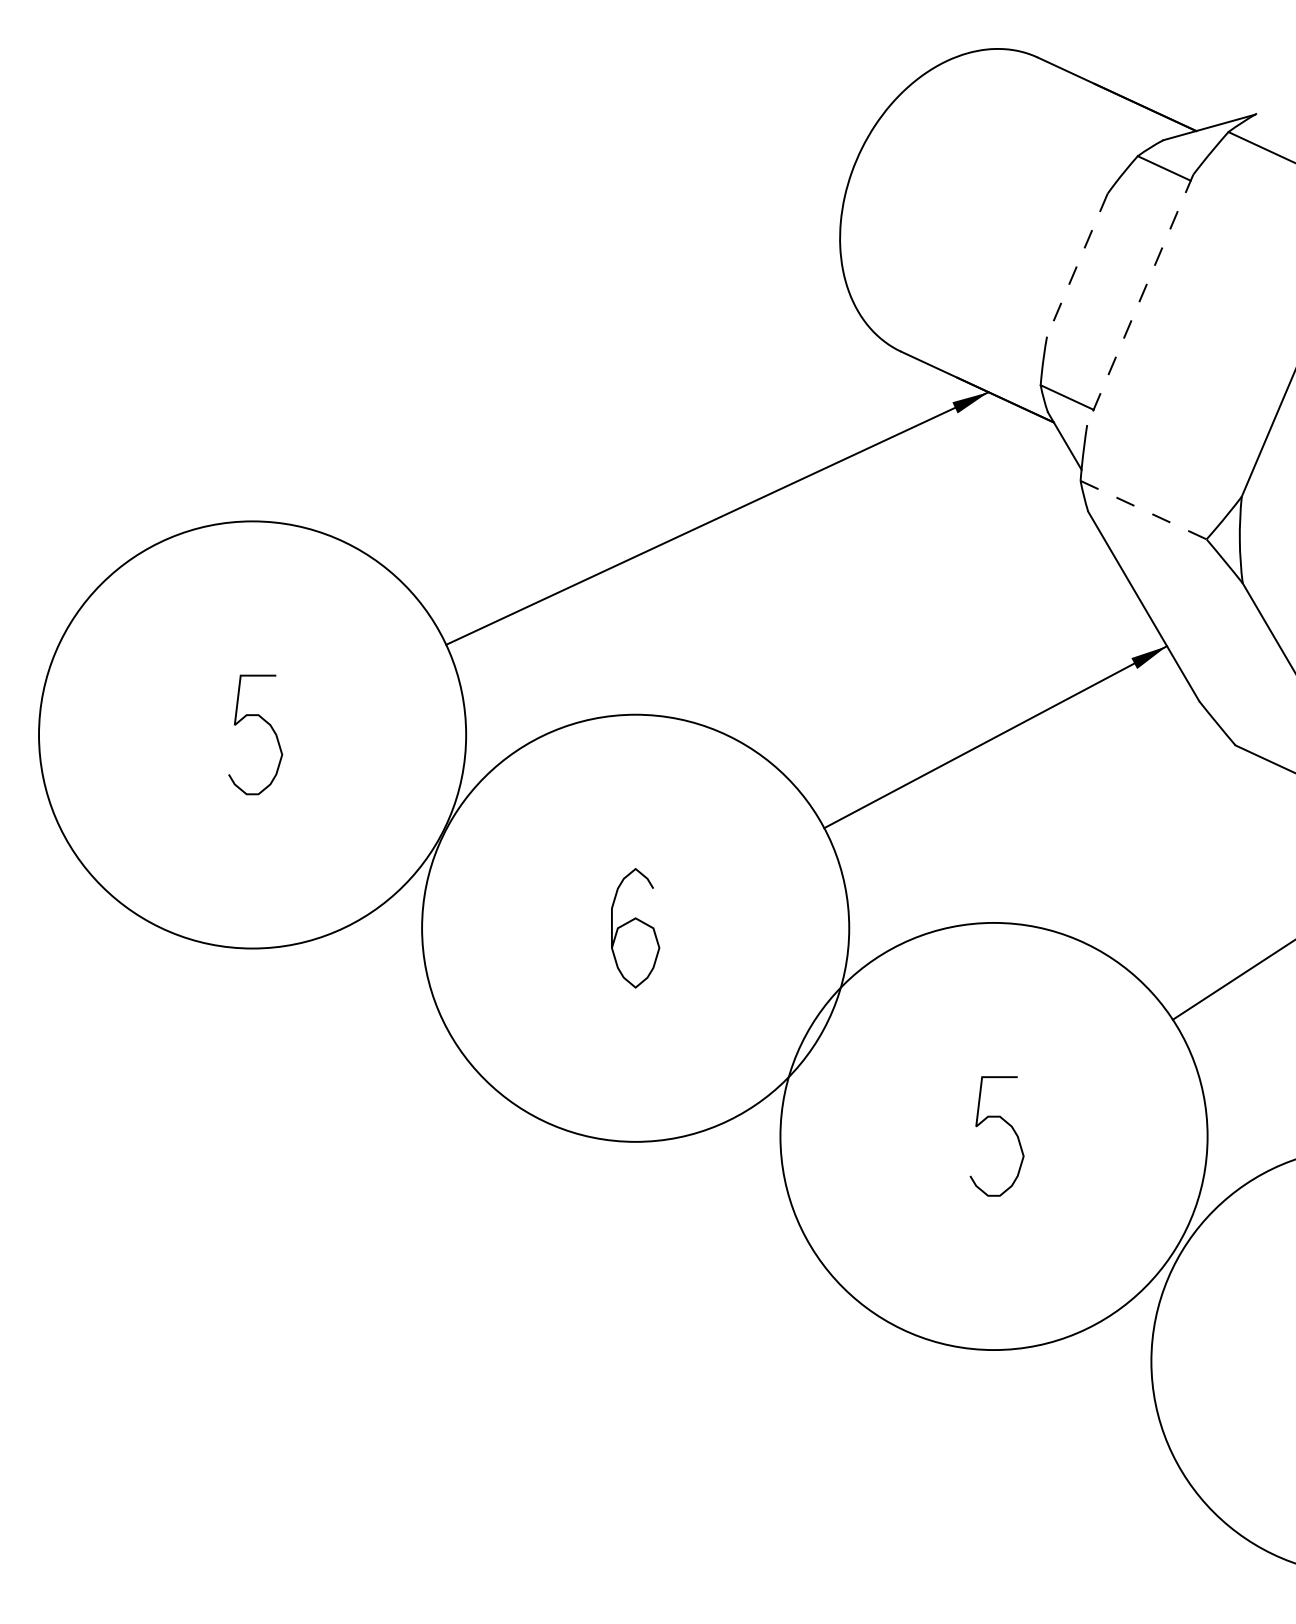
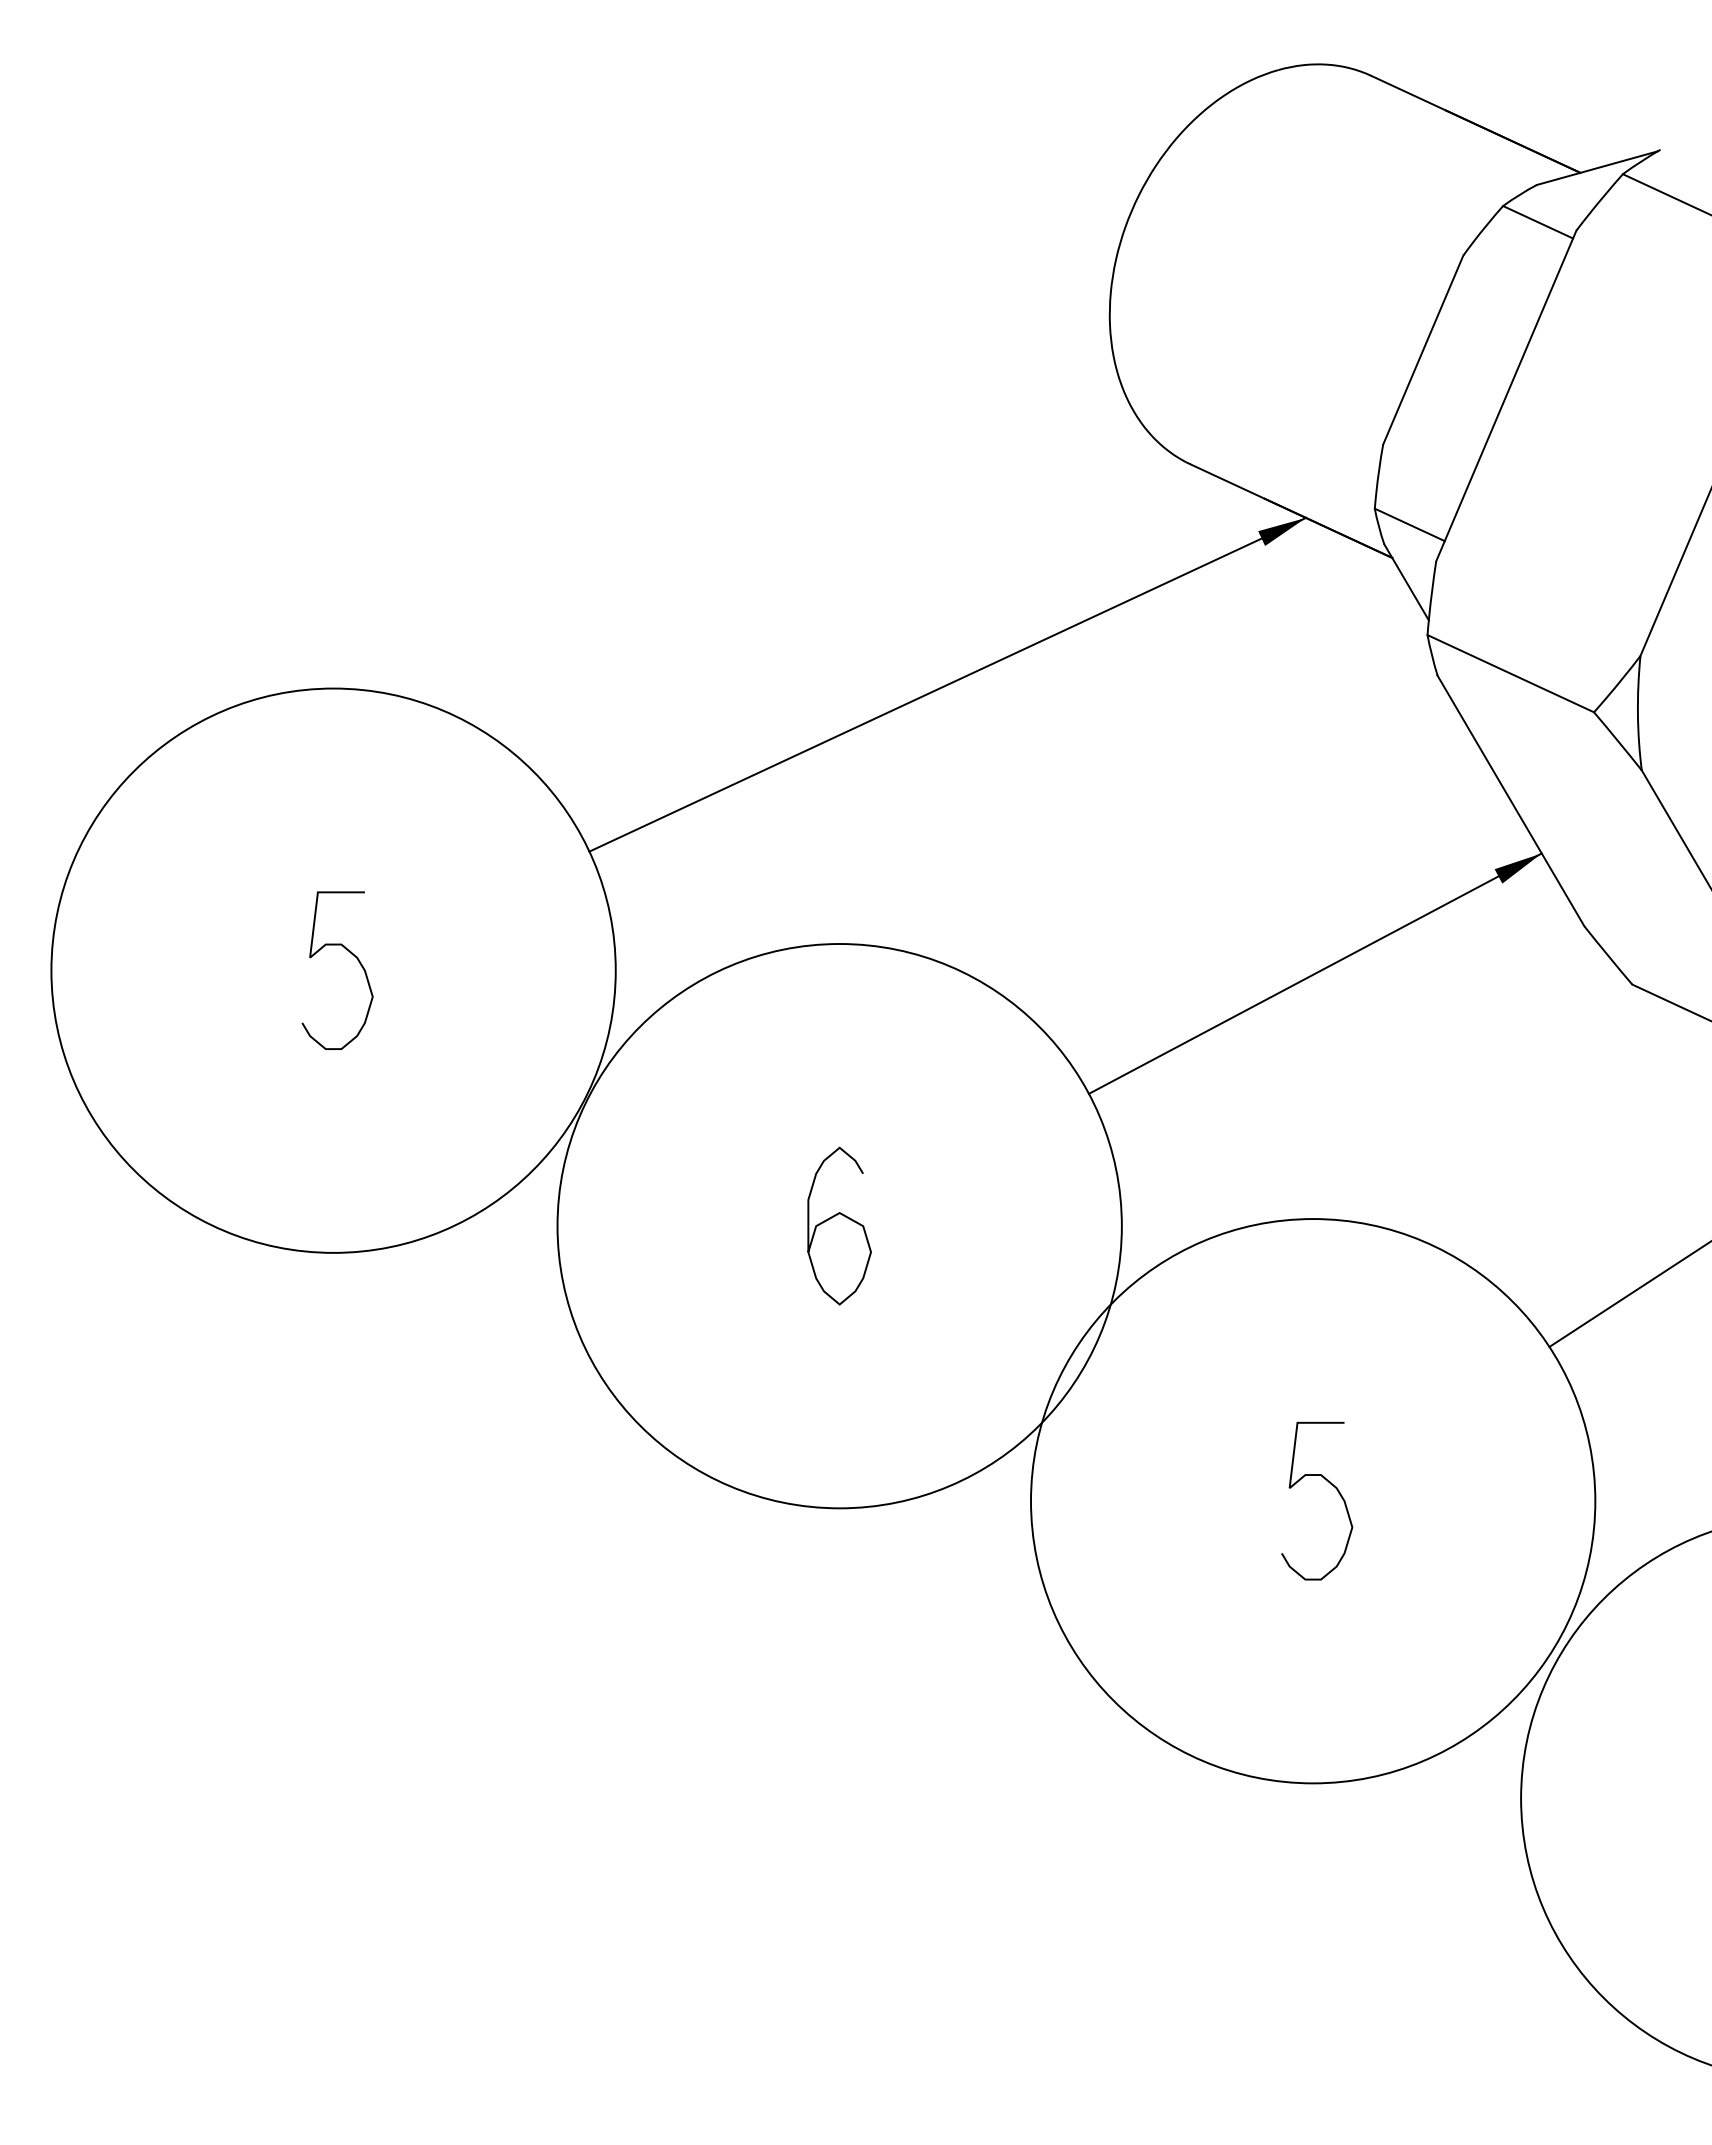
line: (1077, 265) -> (1423, 350), dashed -> solid
line: (1140, 299) -> (1506, 395), dashed -> solid
line: (1143, 509) -> (1510, 673), dashed -> solid

